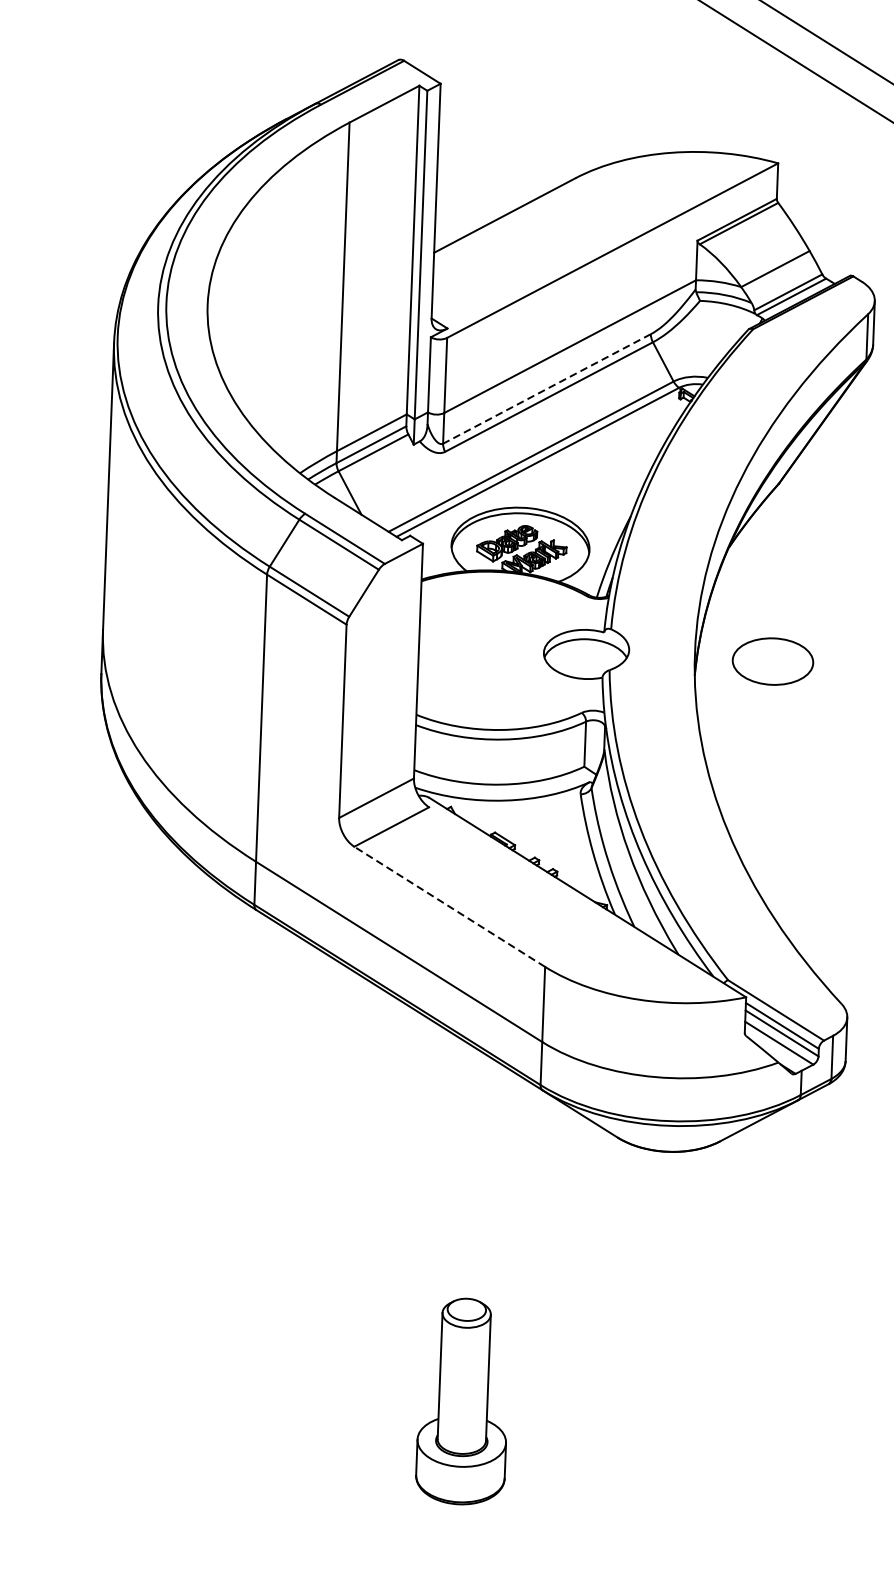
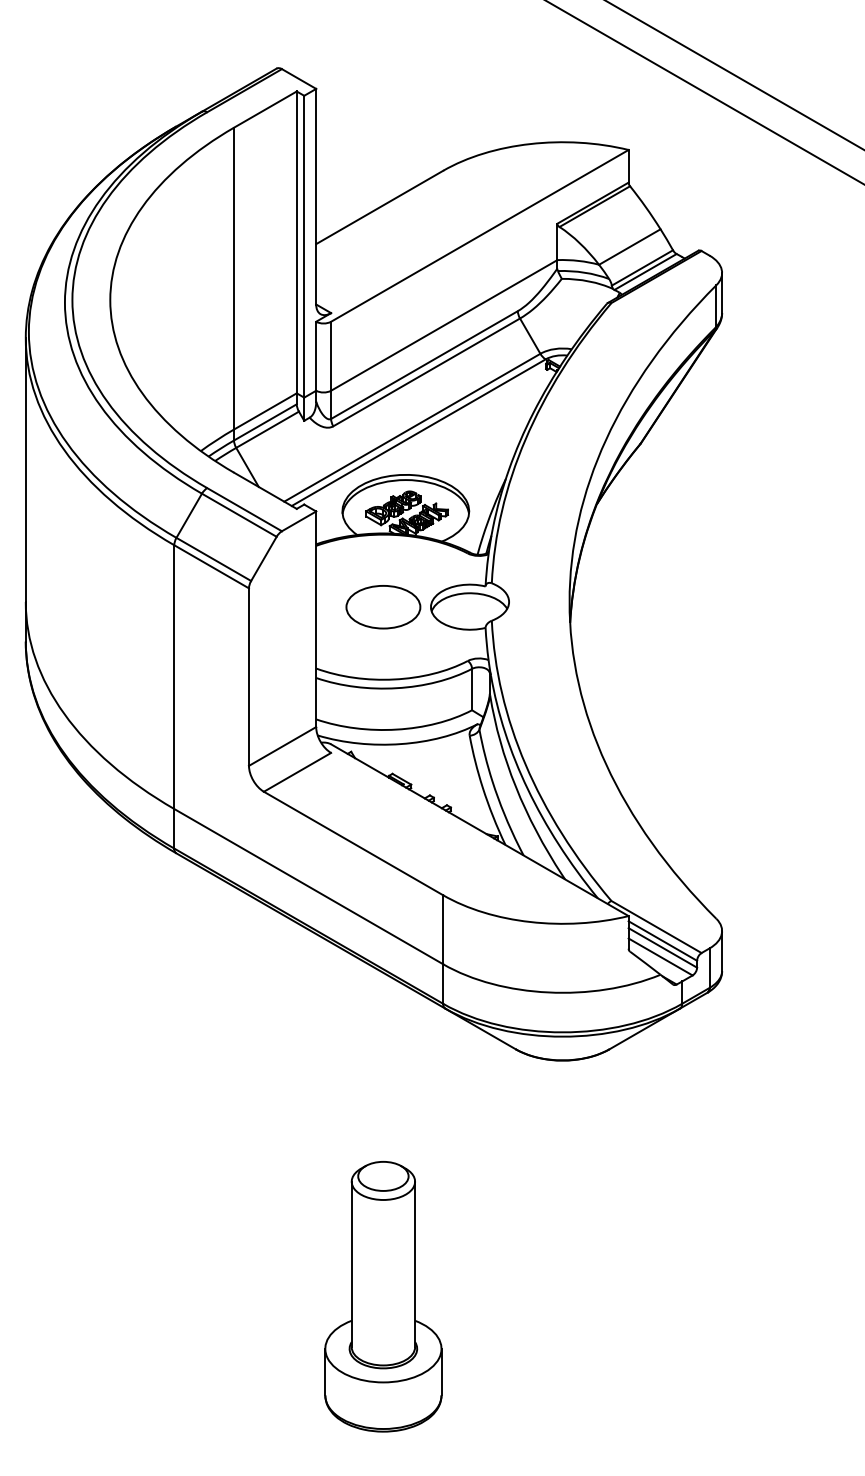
line: (546, 389) -> (424, 365), dashed -> solid
part: (773, 661) -> (383, 607), moved
line: (449, 906) -> (353, 843), dashed -> solid
part: (463, 1401) -> (383, 1296), size x1.43

